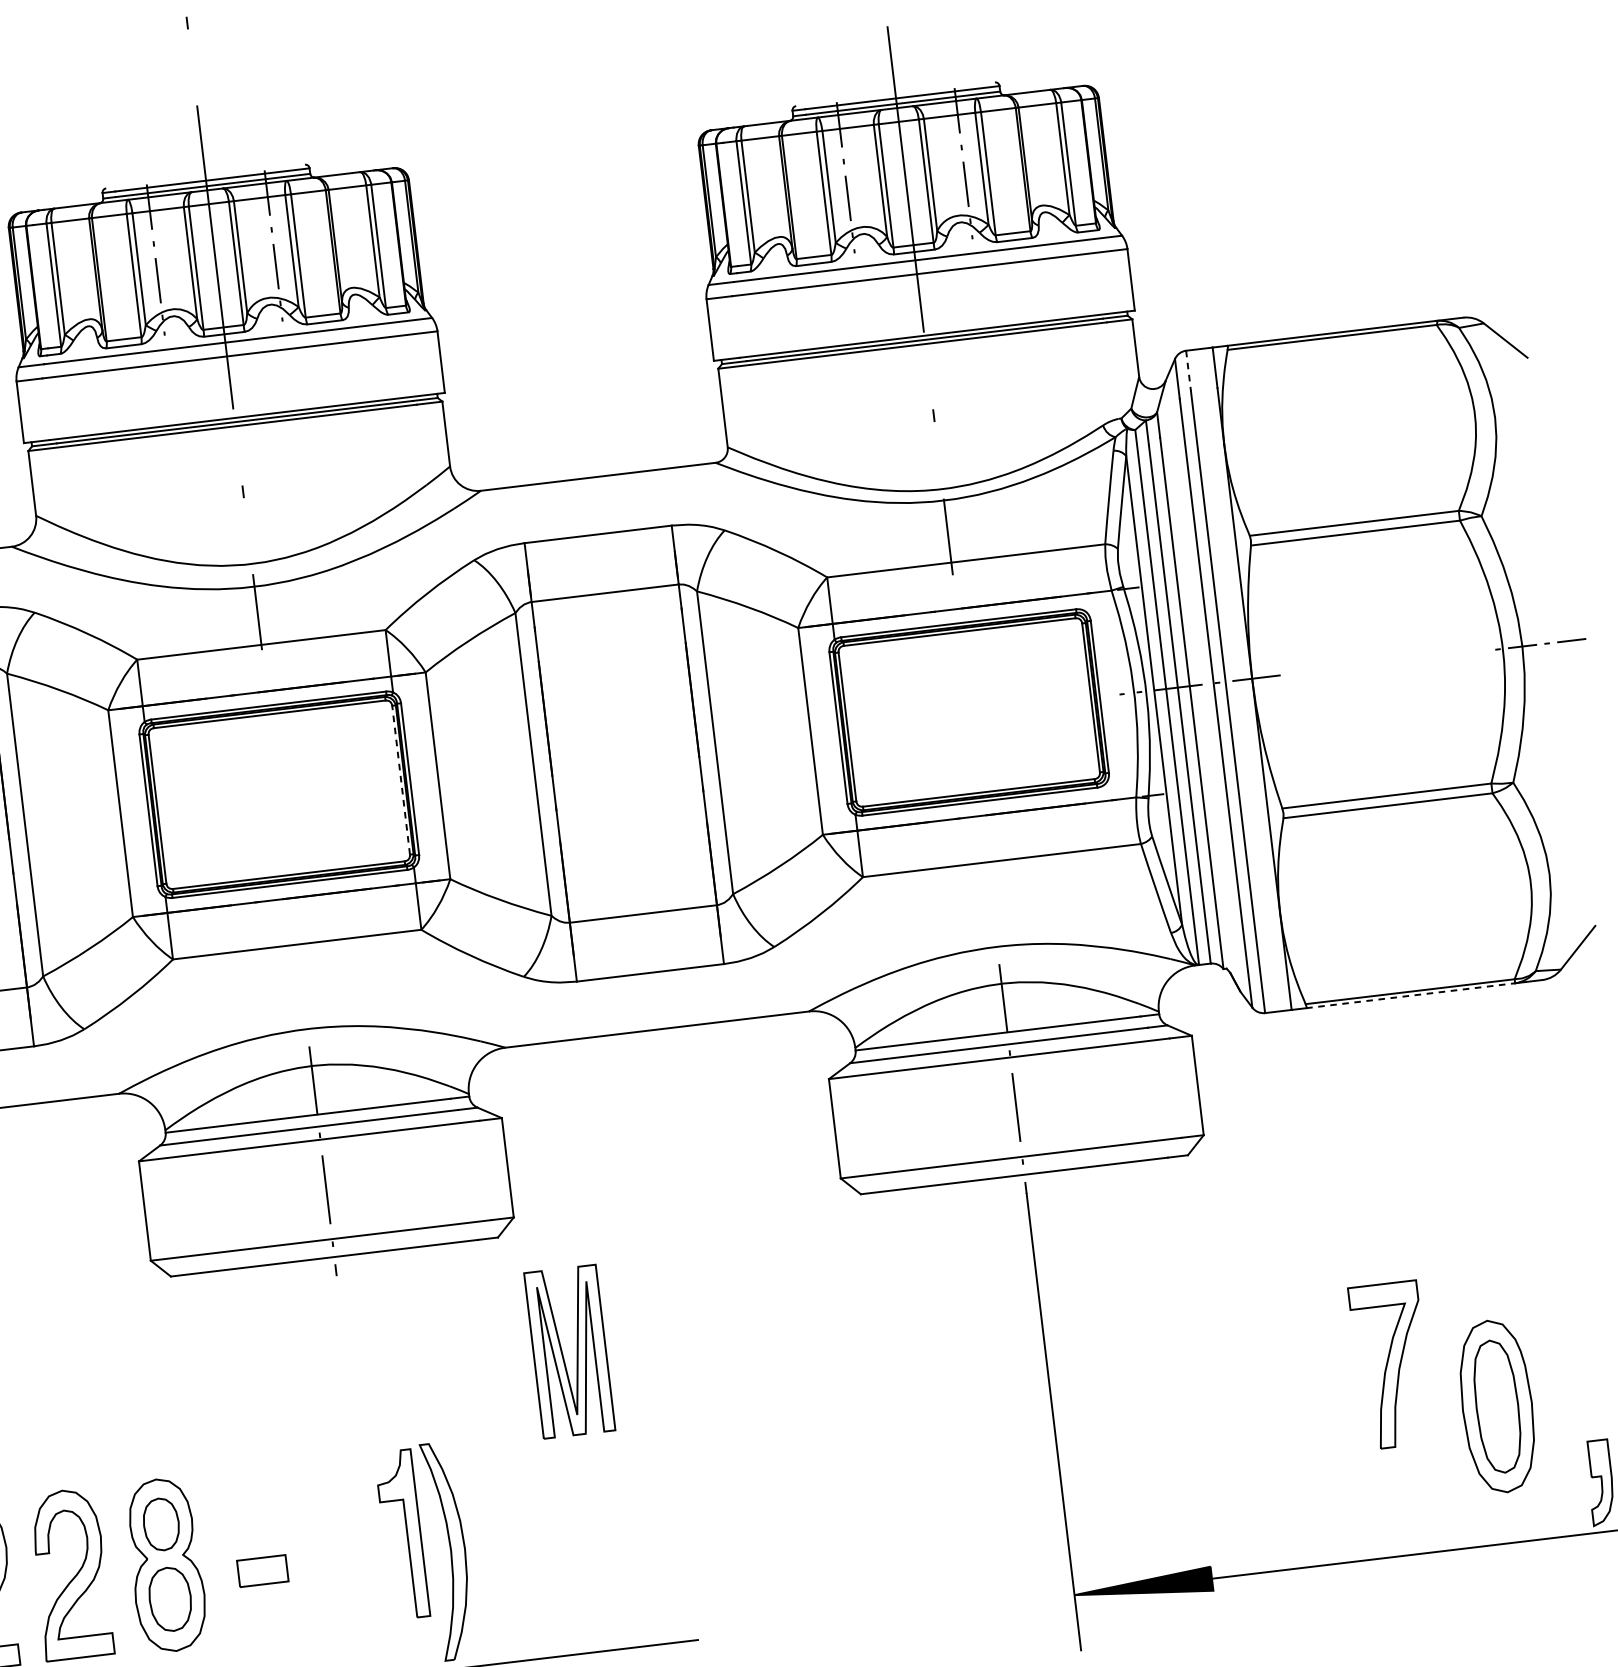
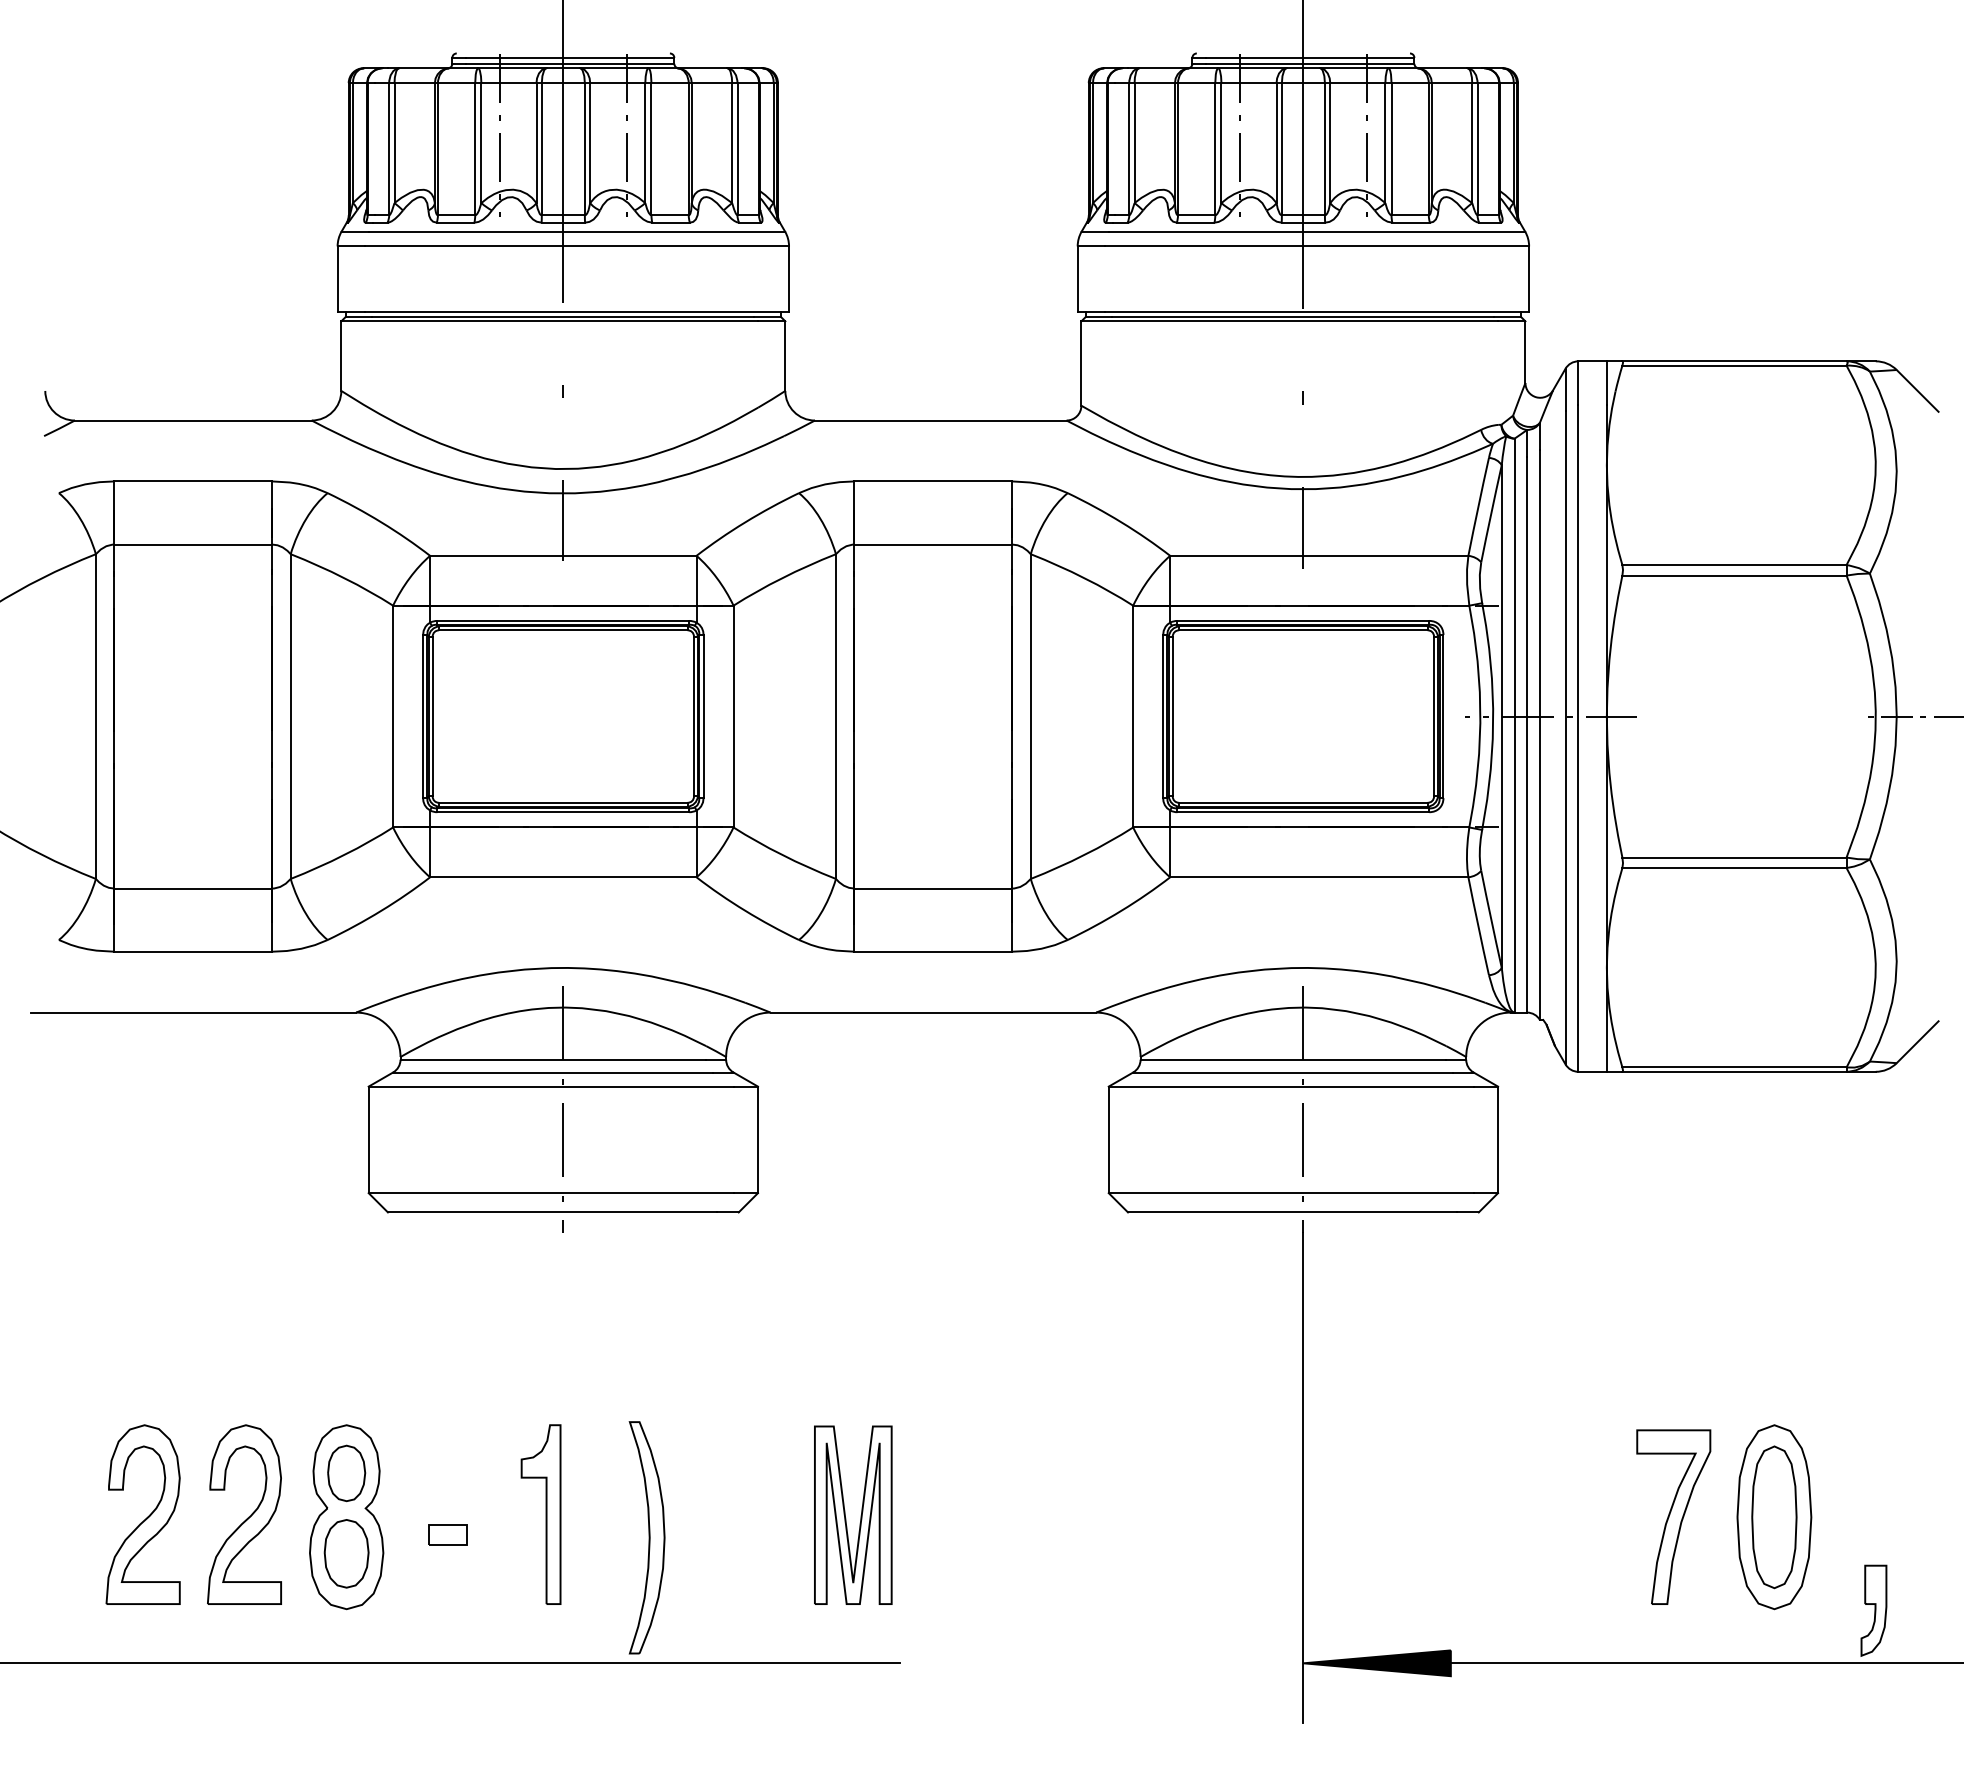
line: (1188, 371) -> (1578, 383), dashed -> solid
line: (400, 780) -> (693, 716), dashed -> solid
line: (1410, 995) -> (1734, 1071), dashed -> solid
part: (576, 1351) -> (860, 1515), moved
part: (1391, 1364) -> (1673, 1516), moved
part: (401, 1534) -> (540, 1514), moved
part: (262, 1570) -> (447, 1534), size x0.71

